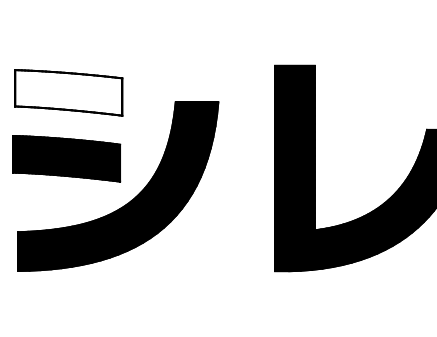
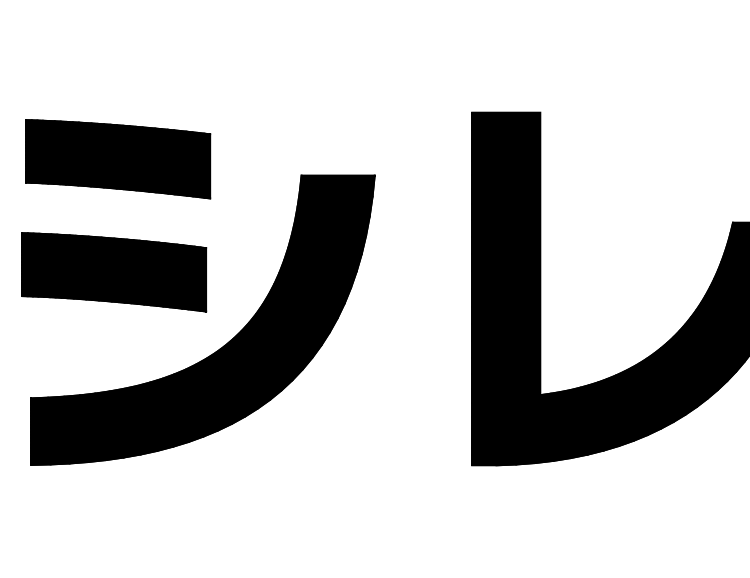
fill: (68, 92) -> (117, 158), added

